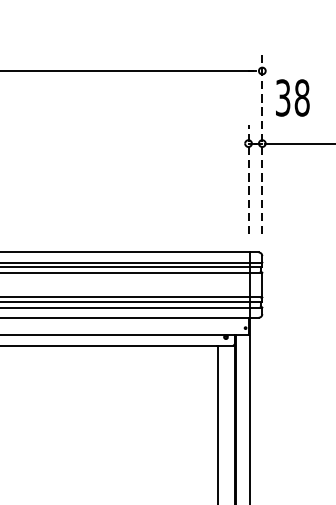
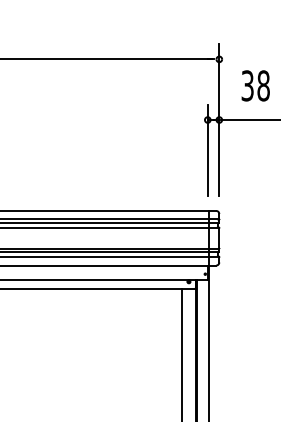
text: (292, 97) -> (255, 85), moved
line: (262, 144) -> (219, 120), dashed -> solid
line: (248, 178) -> (207, 149), dashed -> solid

